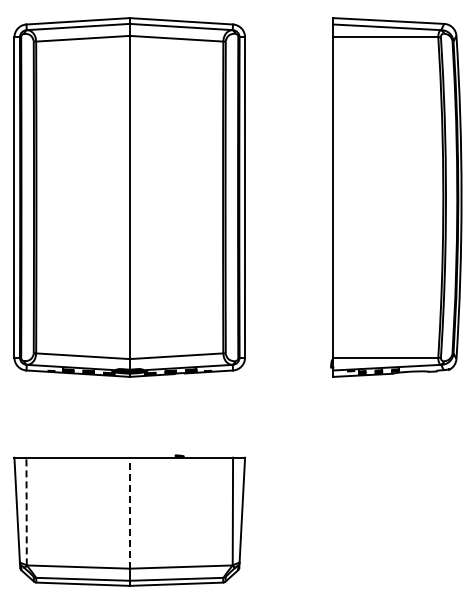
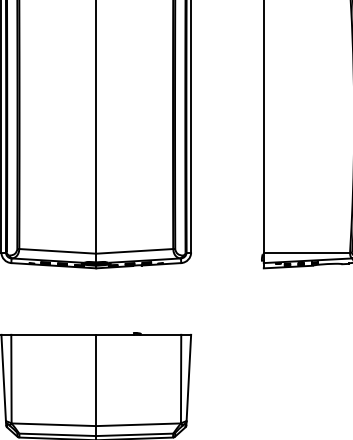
line: (26, 511) -> (11, 379), dashed -> solid
line: (129, 512) -> (96, 379), dashed -> solid

